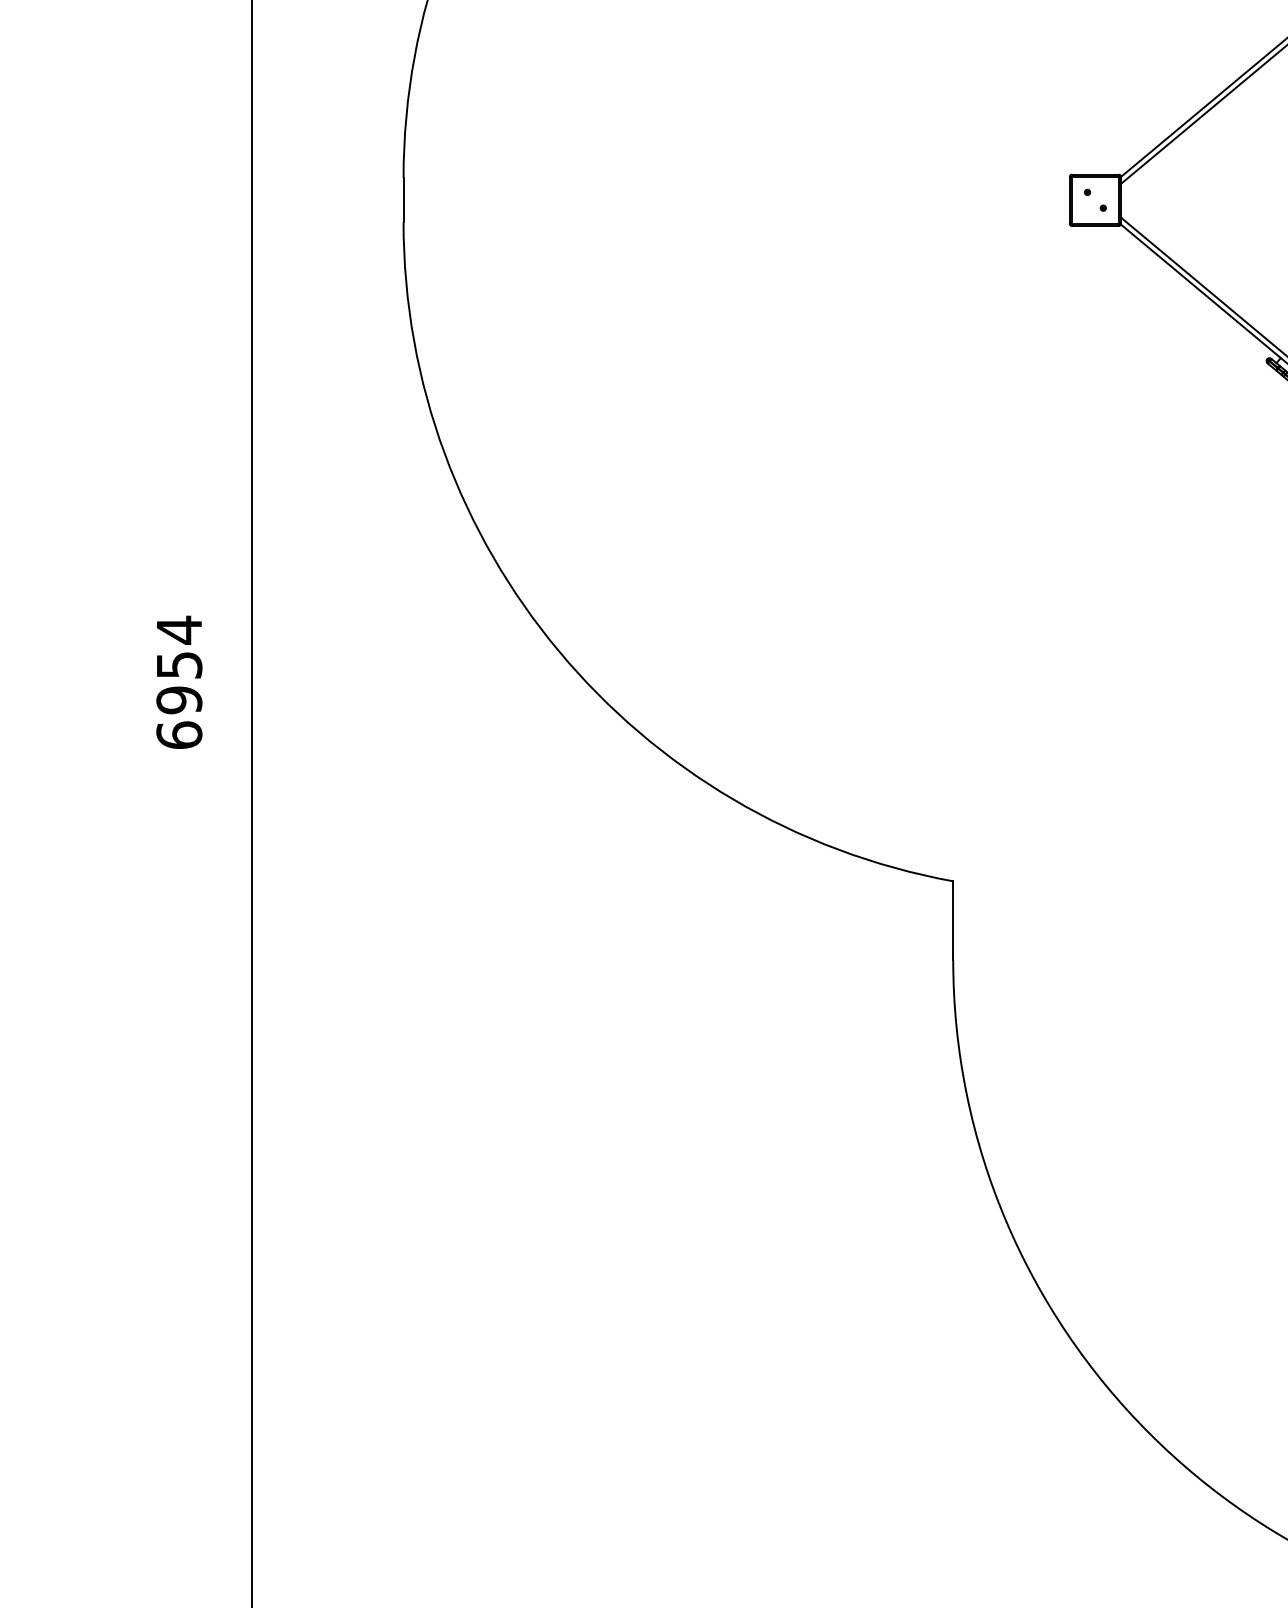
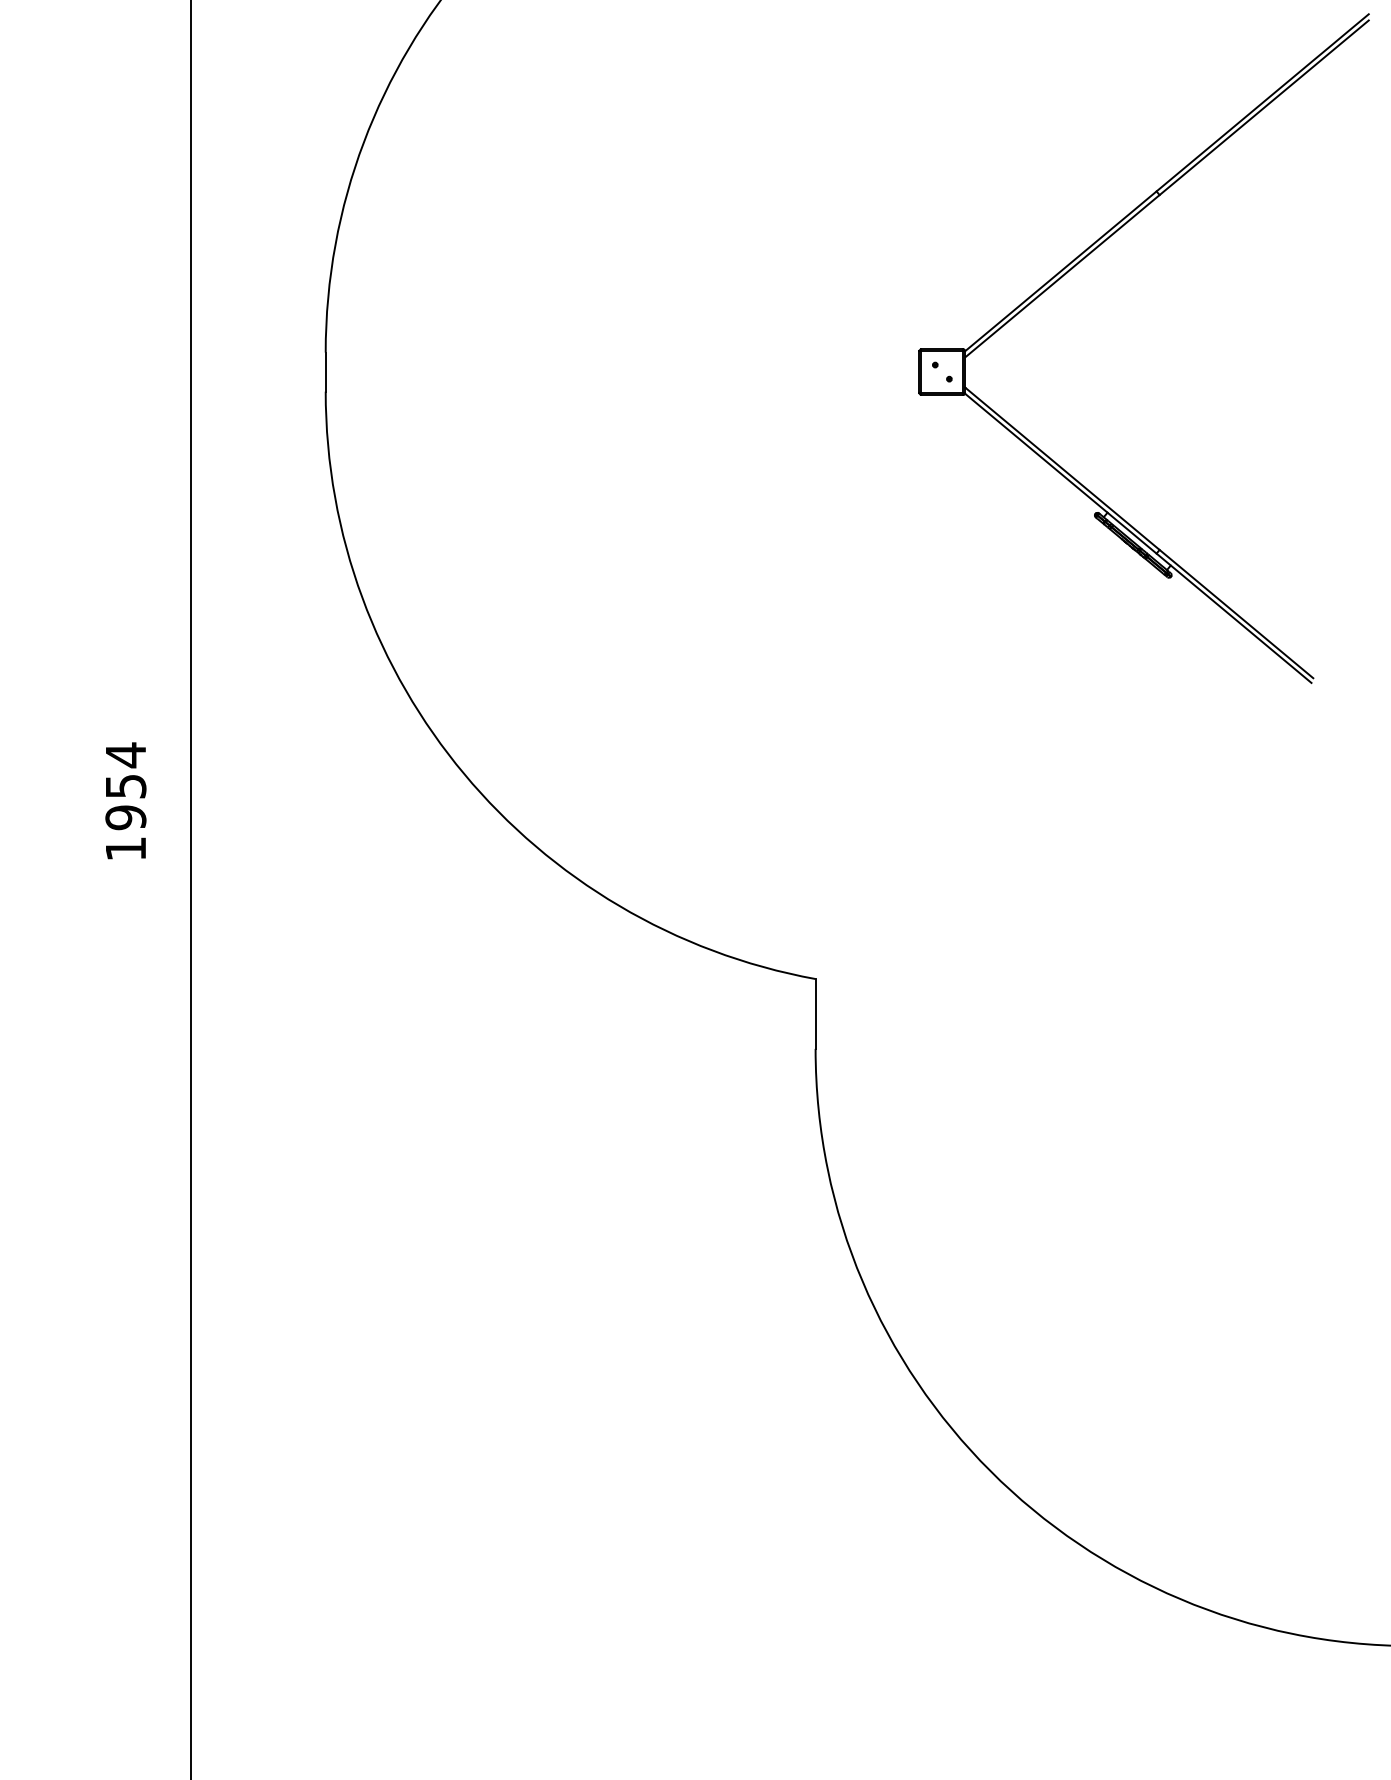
text: (178, 734) -> (125, 848), 6954 -> 1954

